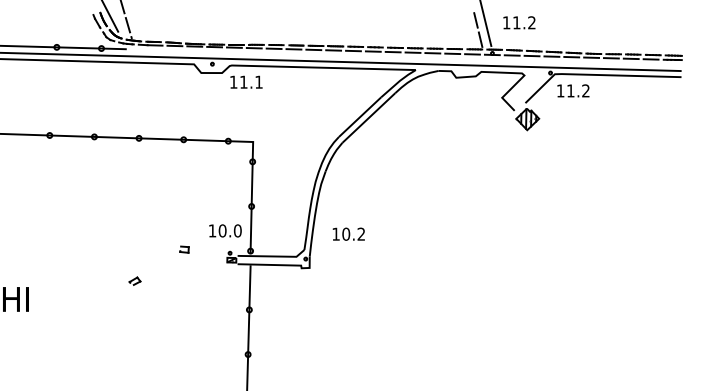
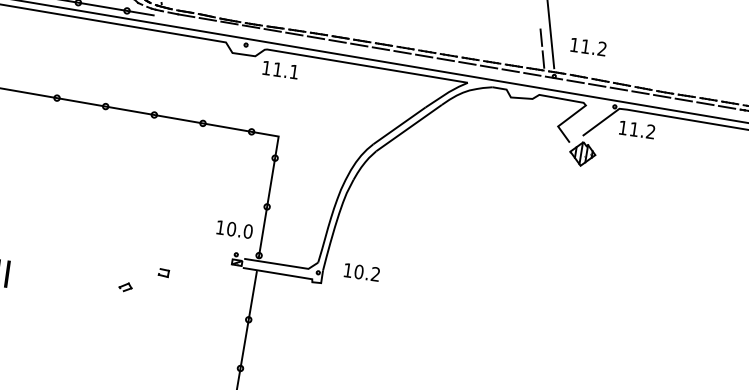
text: (348, 233) -> (361, 271), moved
part: (184, 249) -> (163, 272), moved
part: (134, 280) -> (125, 286), moved

